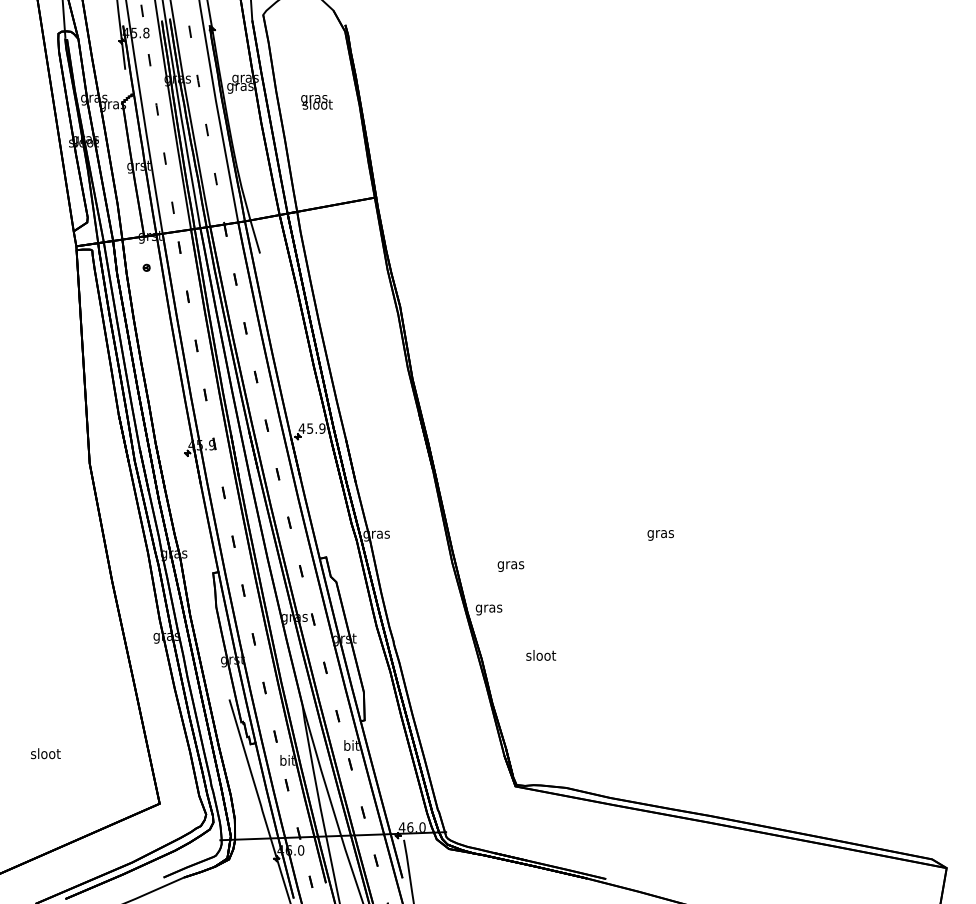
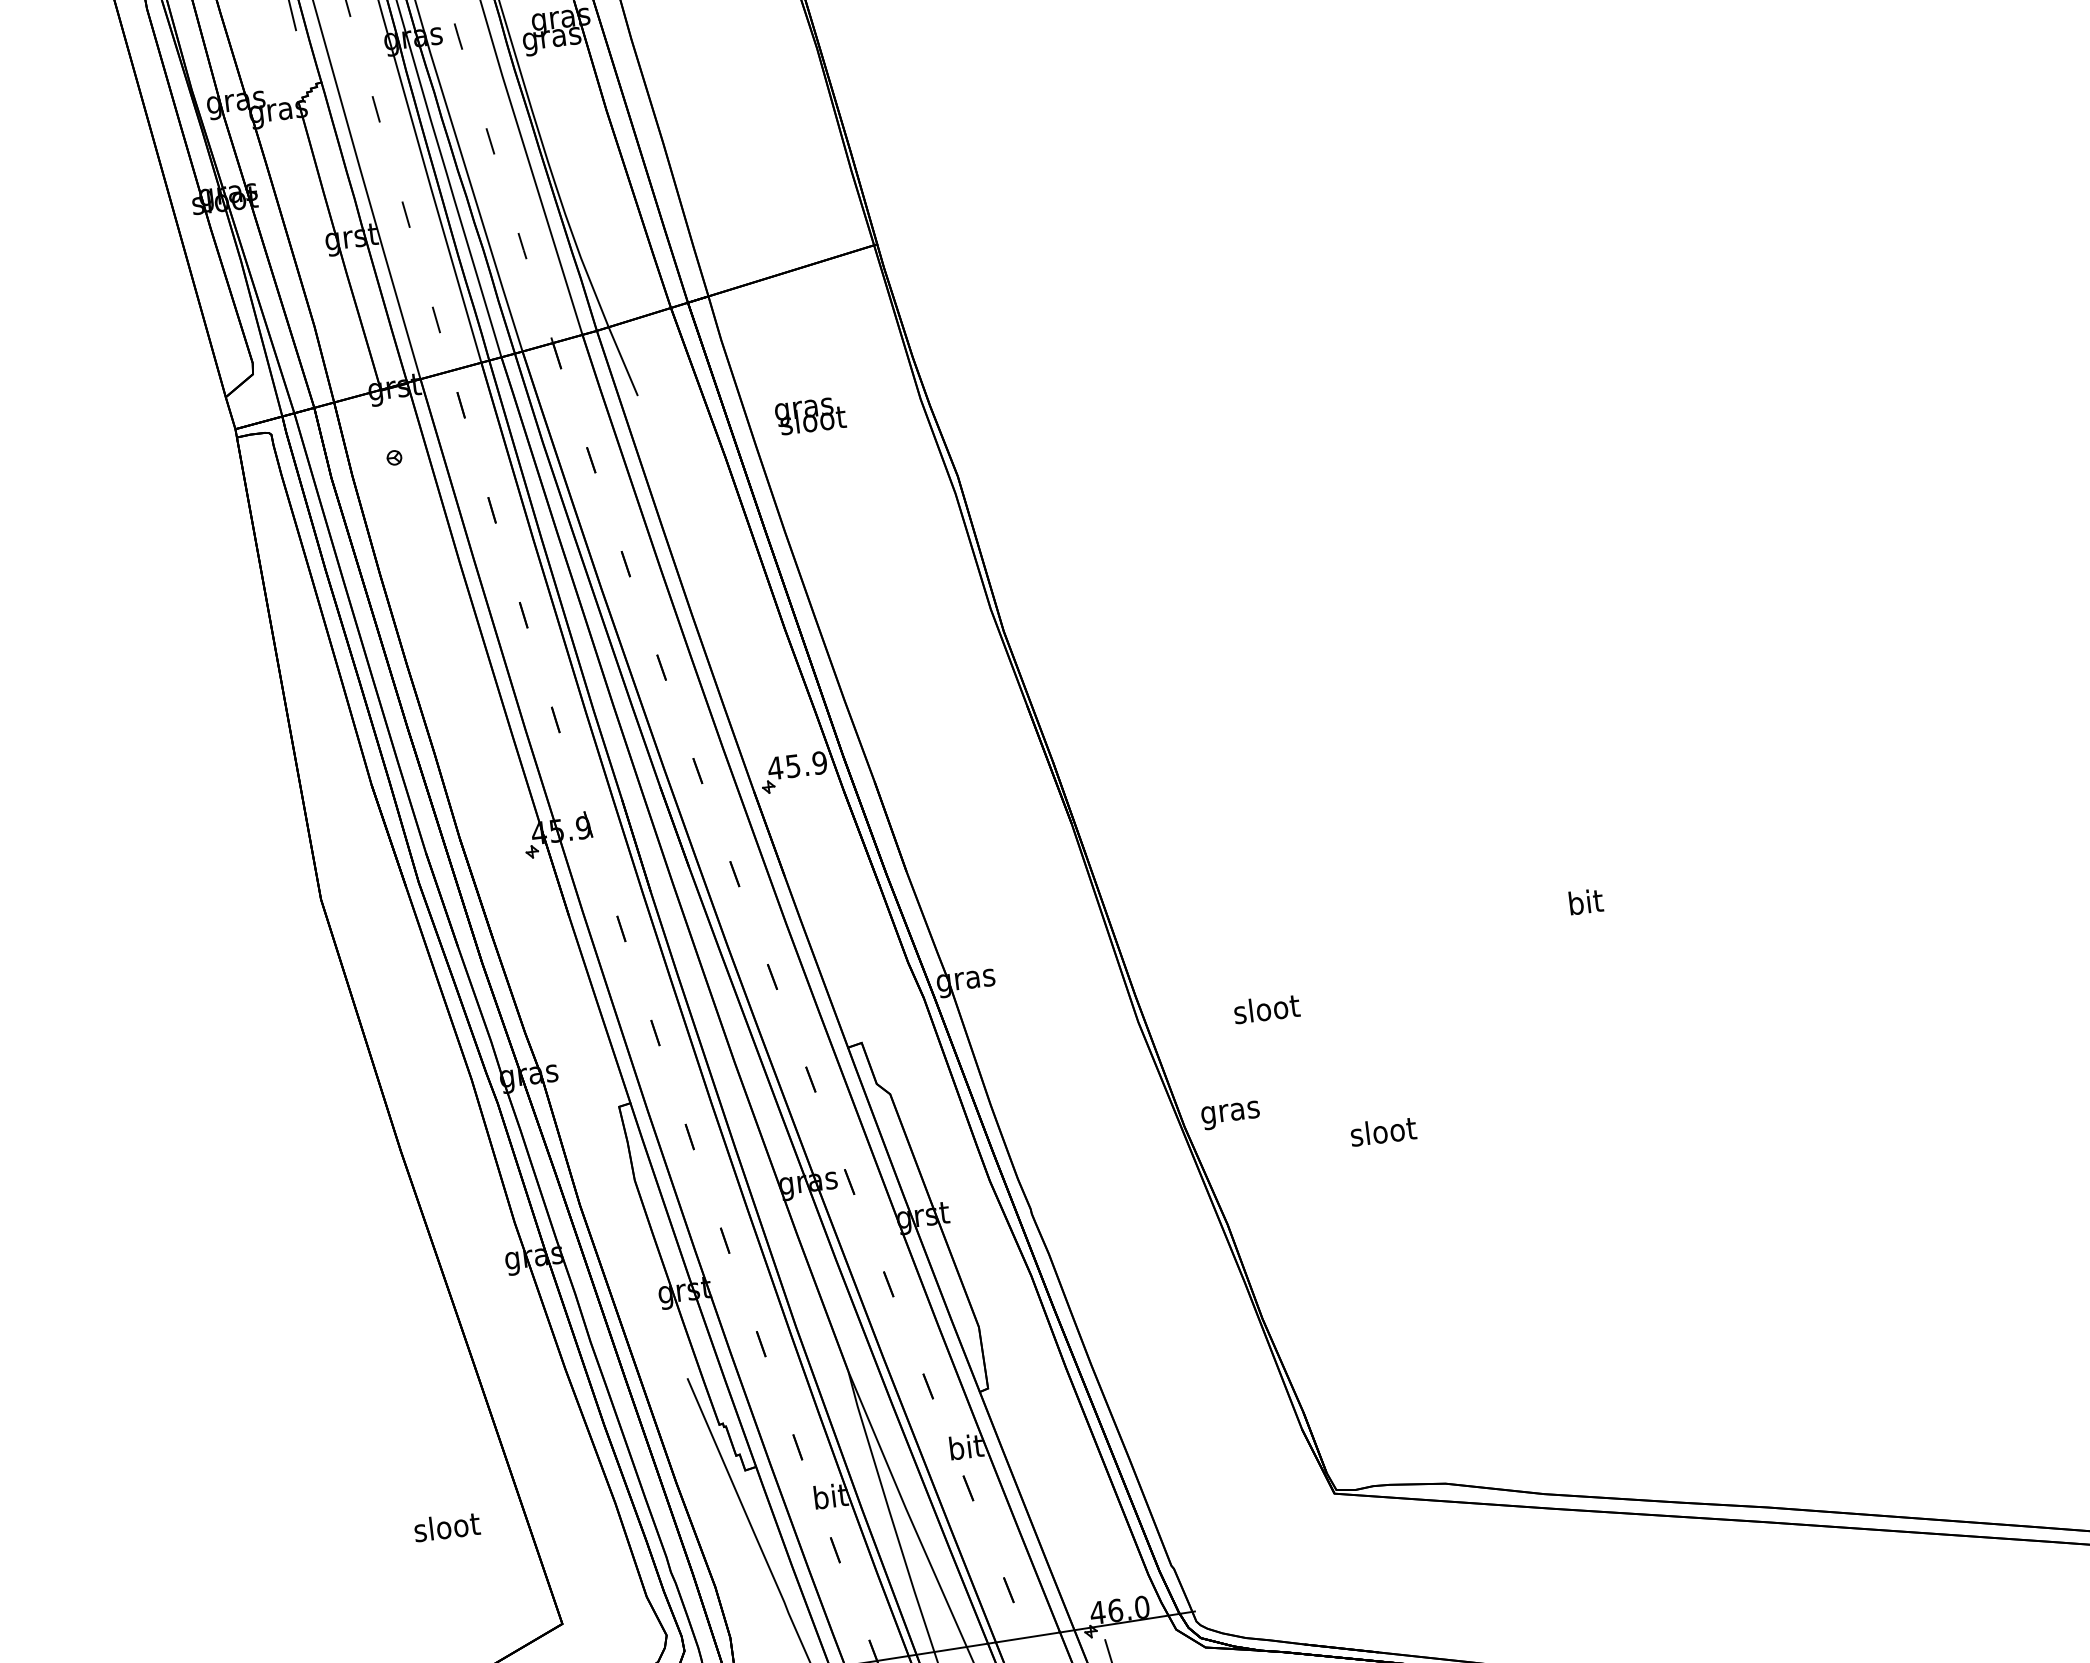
text: (316, 102) -> (809, 416), moved
text: (660, 533) -> (1585, 903), gras -> bit
text: (511, 564) -> (1267, 1010), gras -> sloot
text: (541, 655) -> (1384, 1131), moved
text: (45, 753) -> (446, 1526), moved

